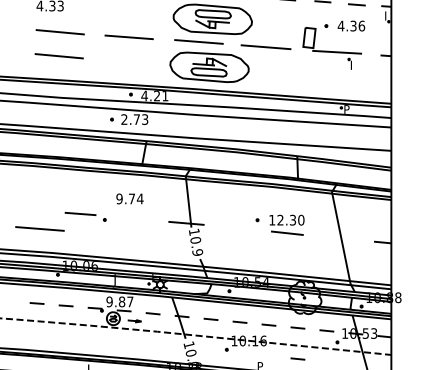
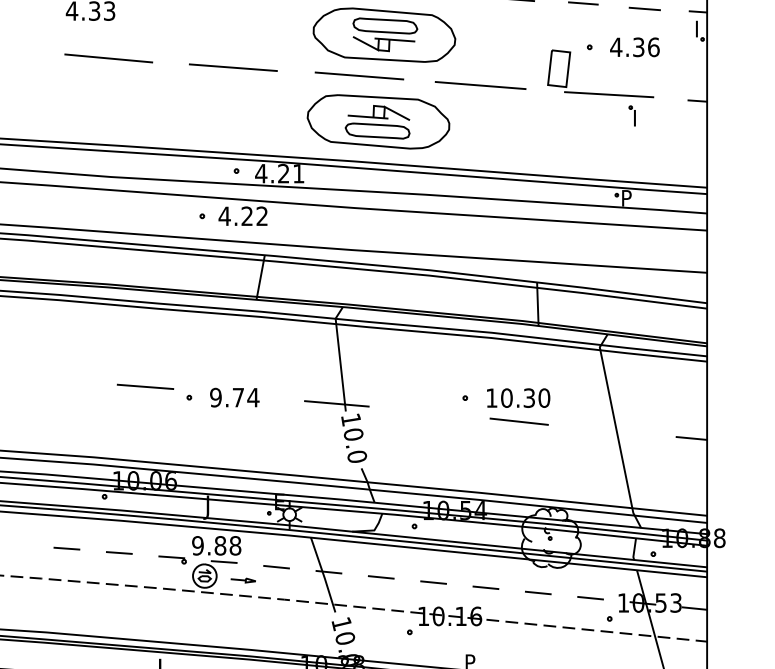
line: (58, 56) -> (105, 102), removed
text: (134, 119) -> (242, 216), 2.73 -> 4.22
text: (129, 198) -> (233, 396), moved
text: (280, 219) -> (506, 396), 12.30 -> 10.30
line: (39, 228) -> (71, 413), removed
text: (197, 252) -> (356, 456), 10.9 -> 10.0
text: (130, 301) -> (235, 545), 9.87 -> 9.88
line: (297, 358) -> (537, 648), removed

